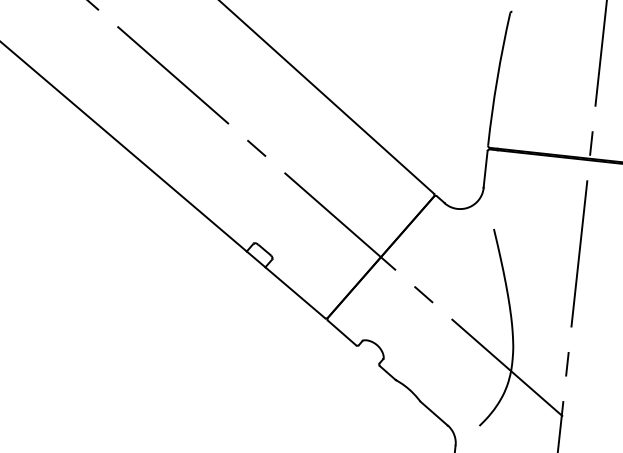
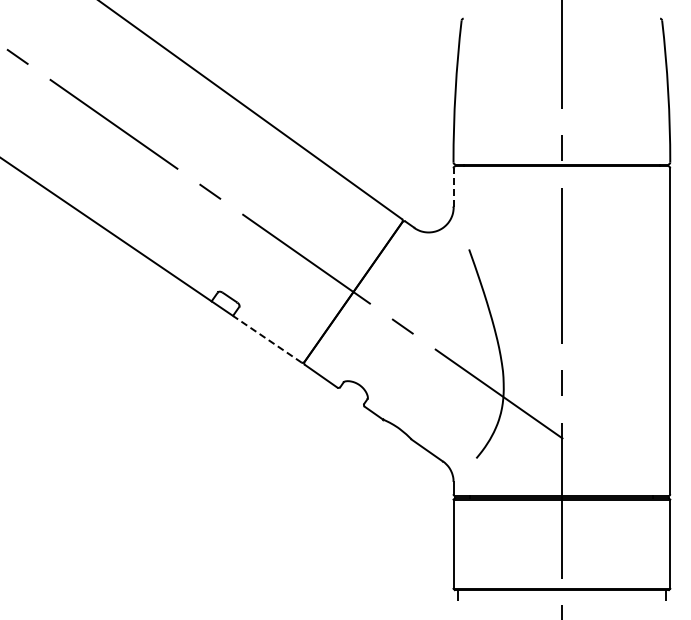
line: (485, 169) -> (453, 187), solid -> dashed
line: (295, 293) -> (267, 339), solid -> dashed

